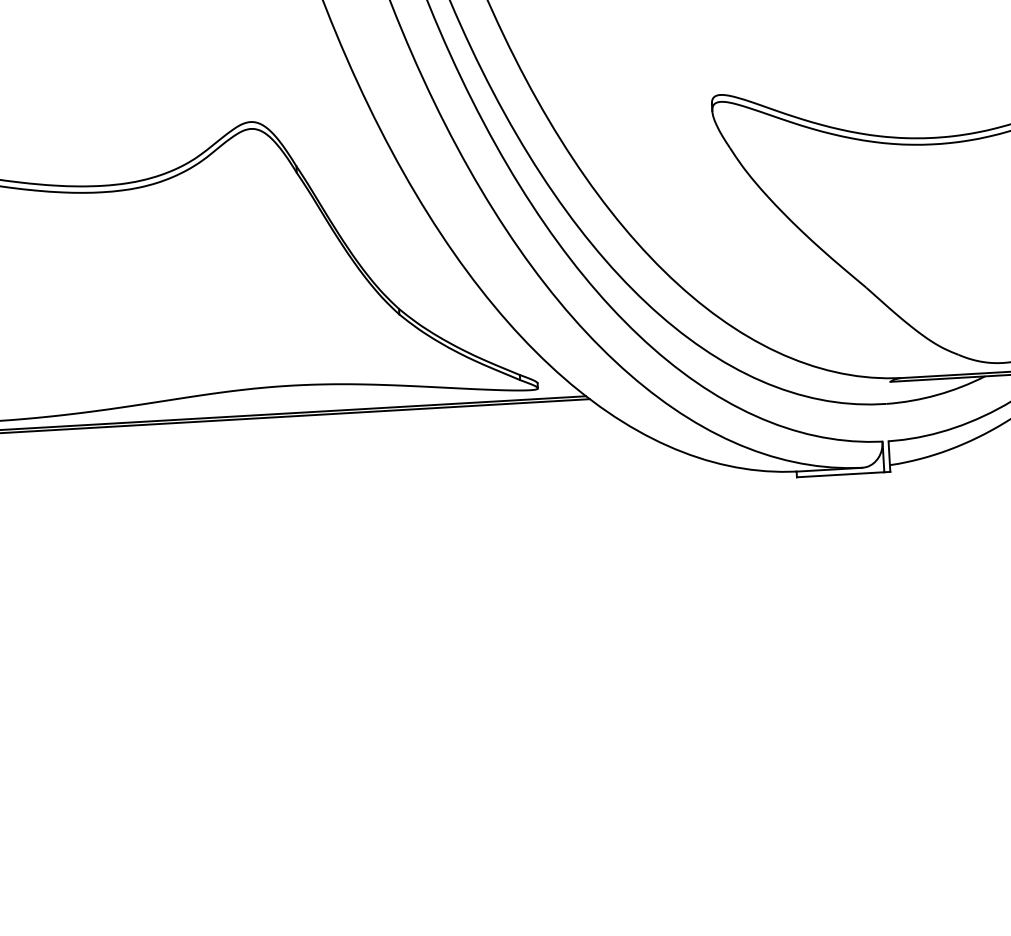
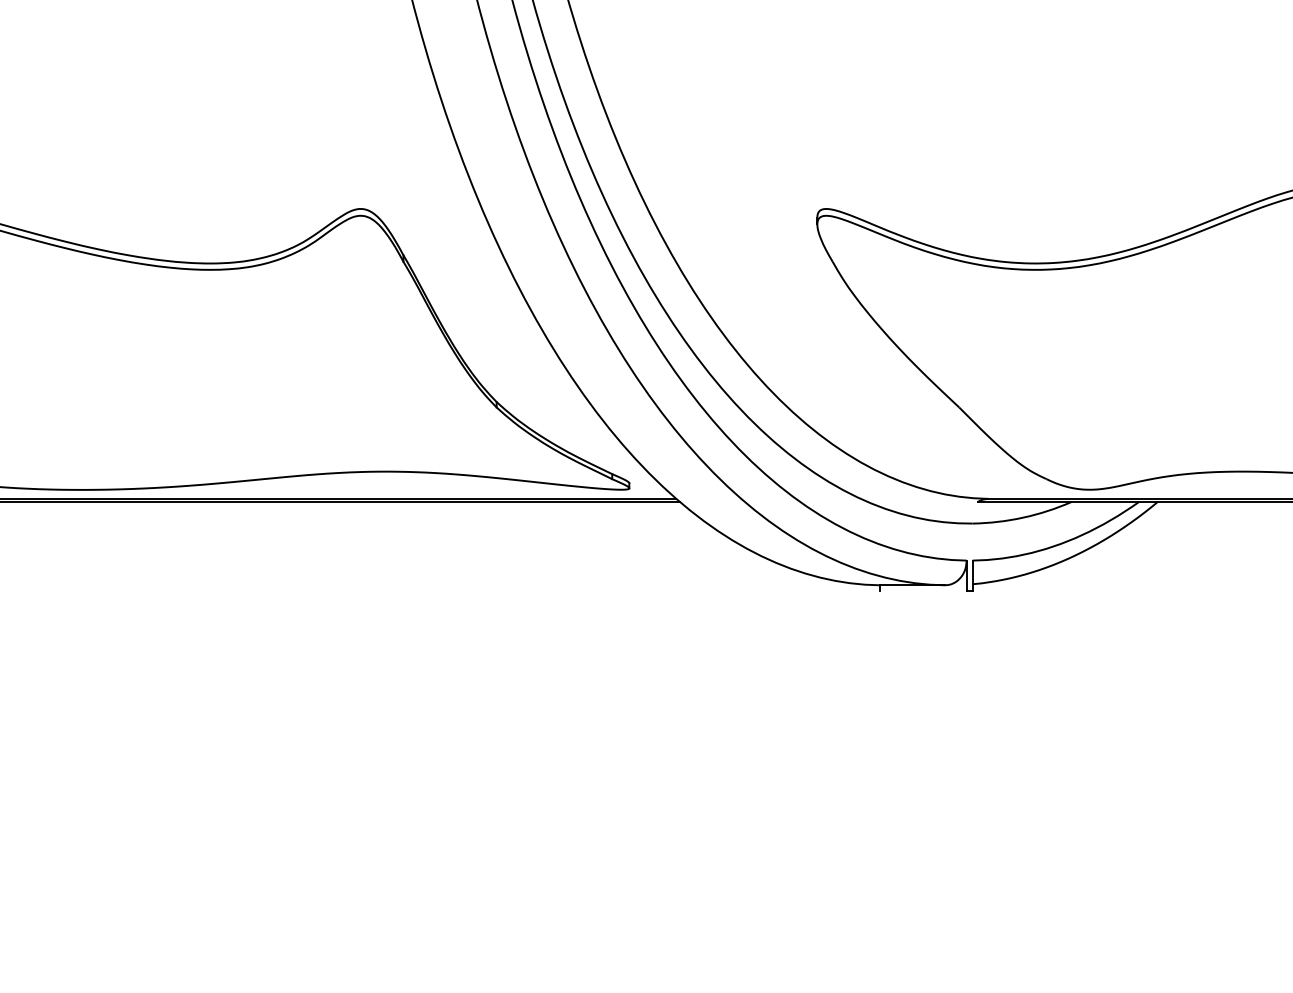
line: (840, 474) -> (923, 590), removed

